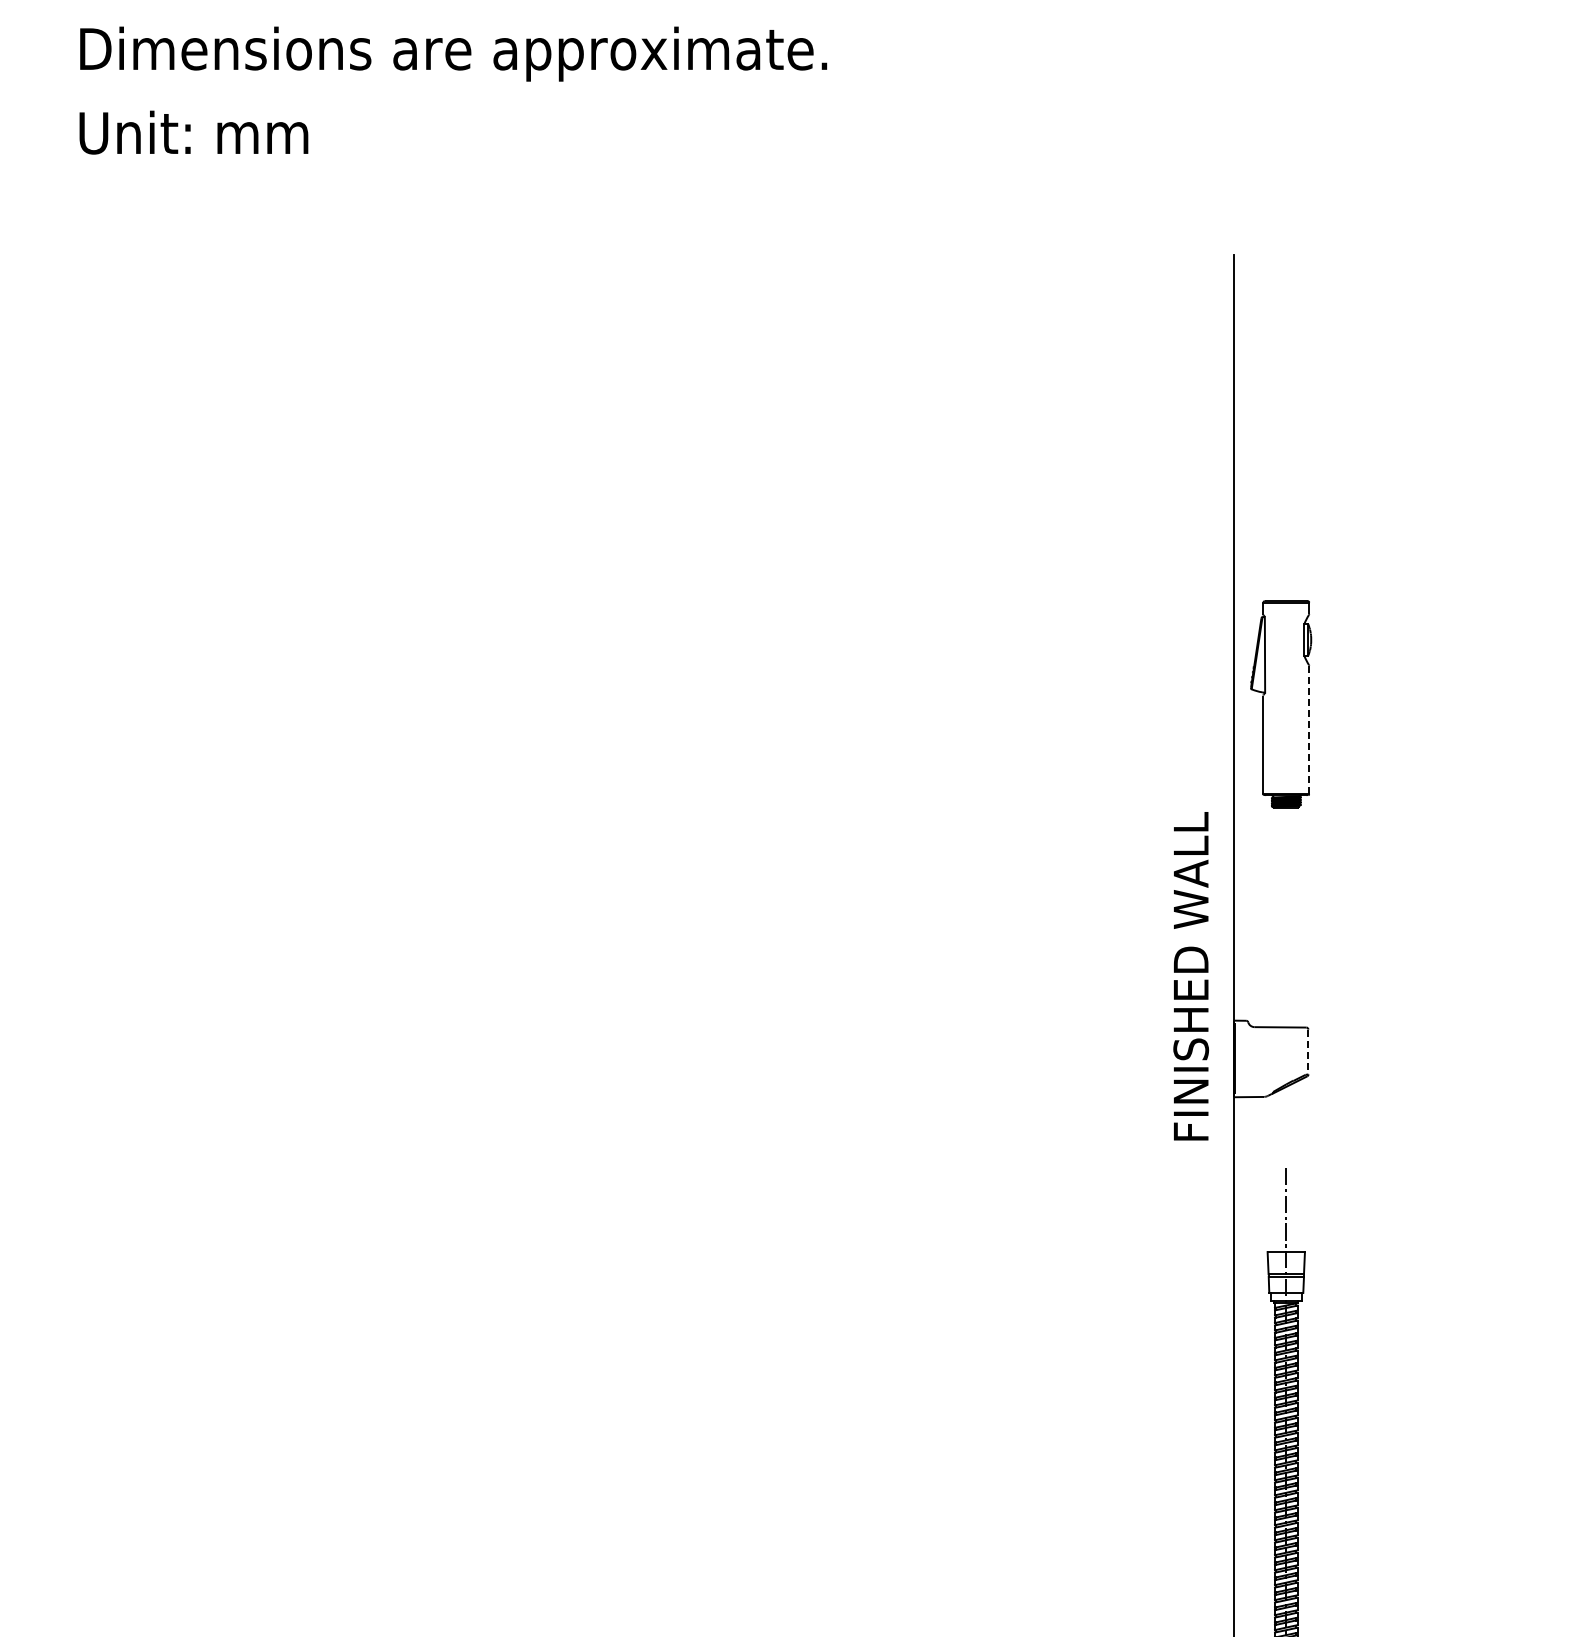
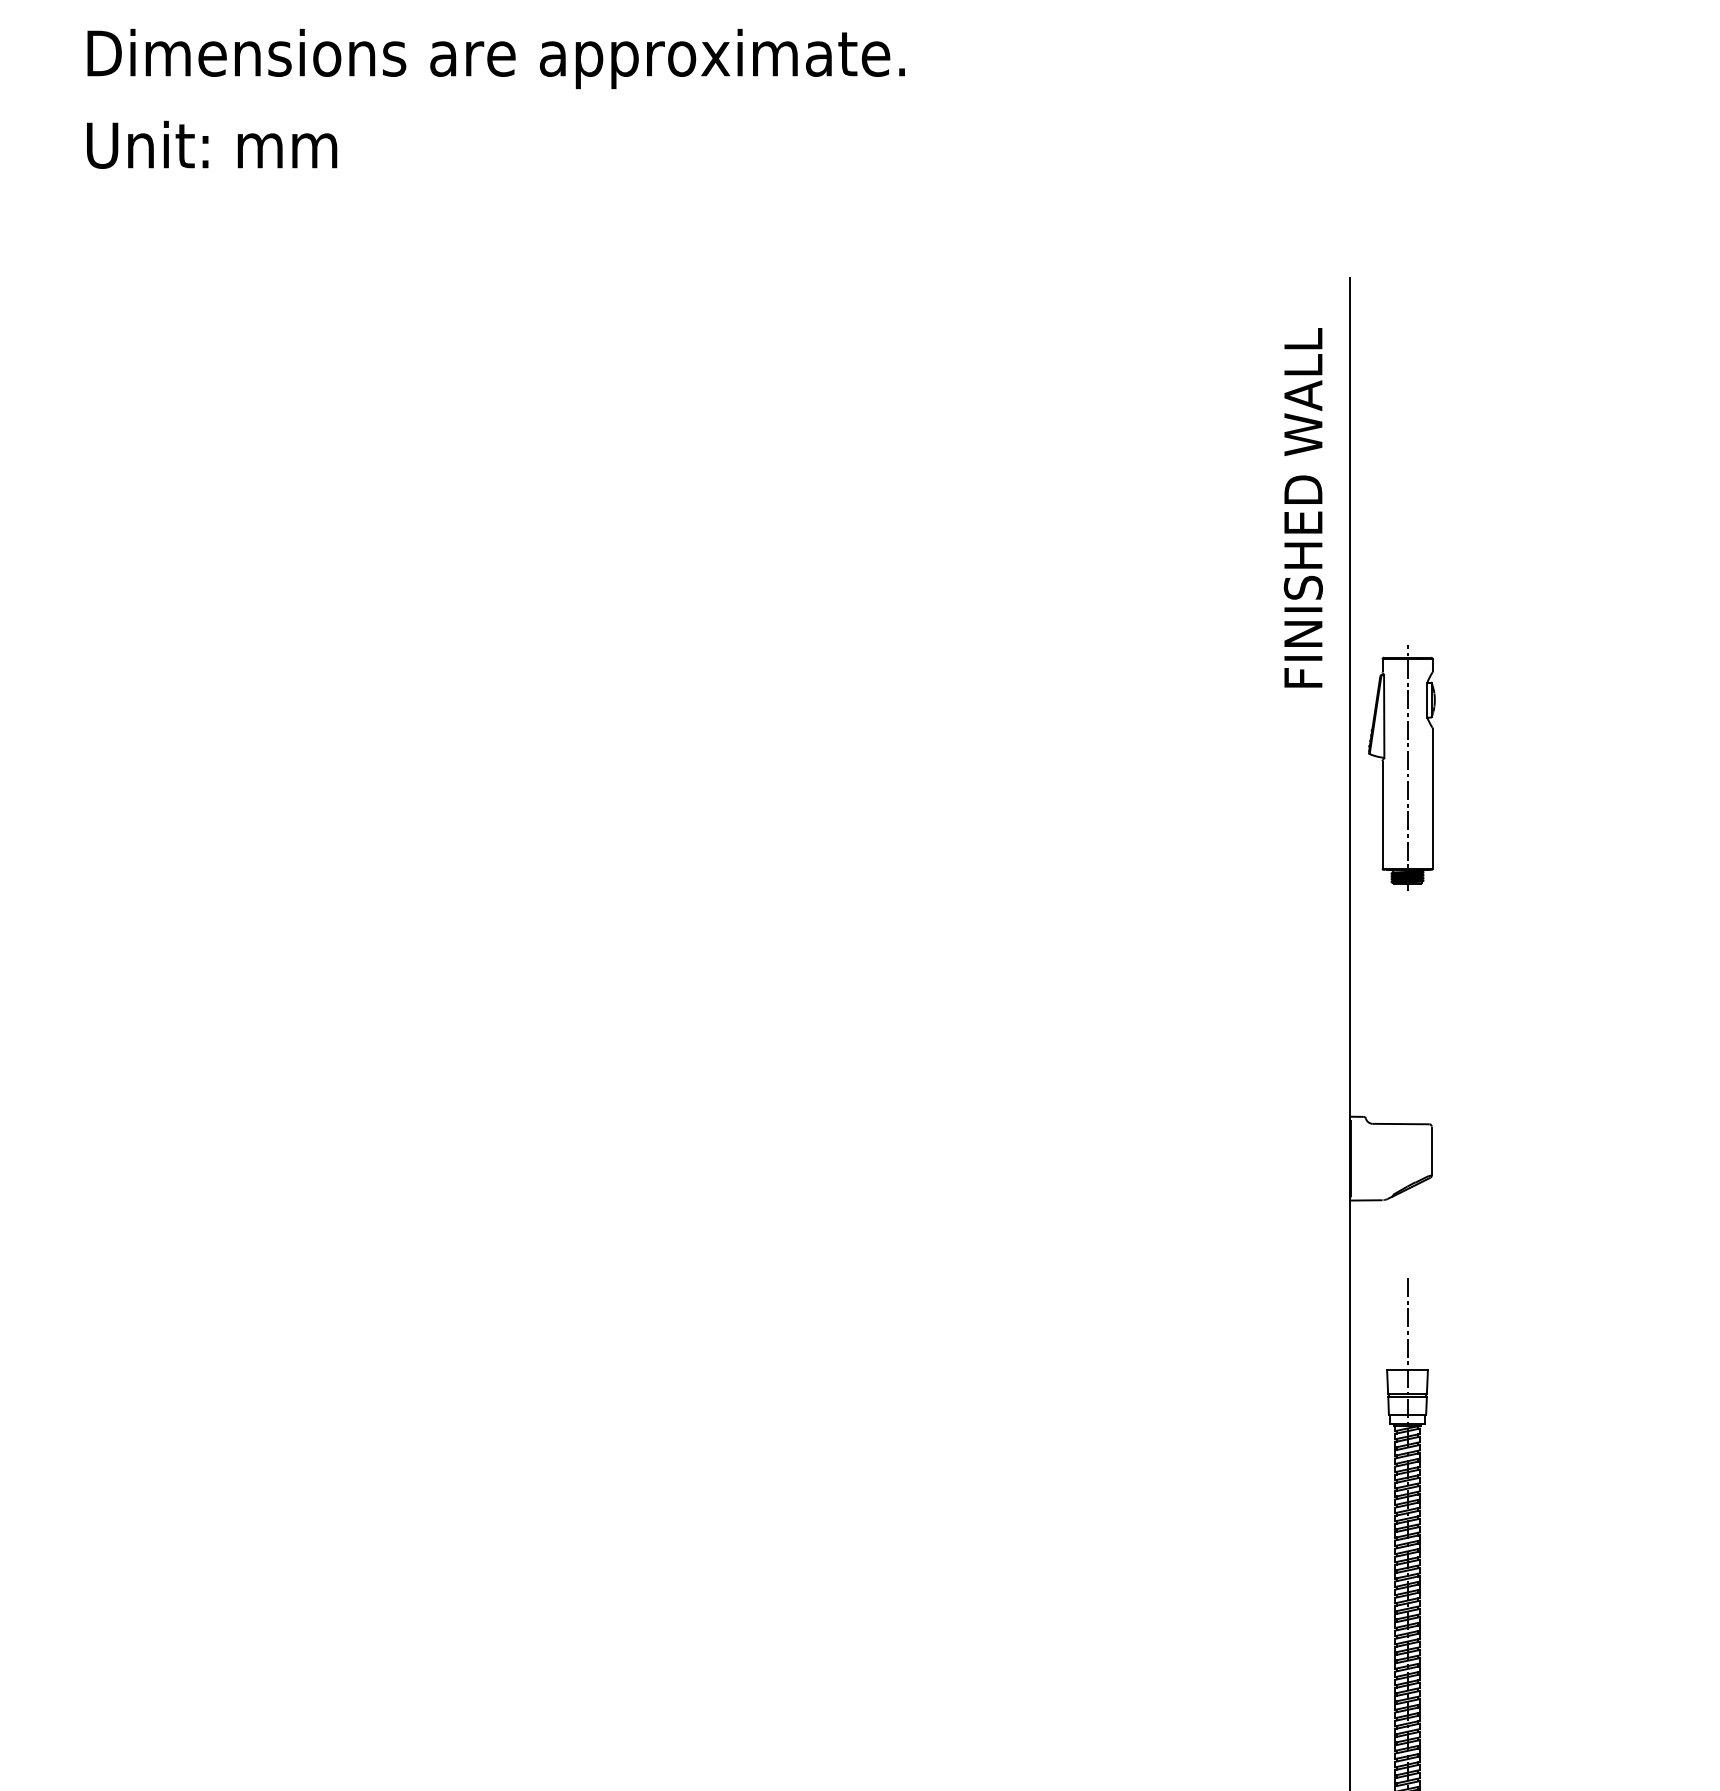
line: (1286, 701) -> (1407, 767), added
line: (1309, 729) -> (1432, 798), dashed -> solid
text: (1190, 976) -> (1302, 508), moved
line: (1308, 1052) -> (1431, 1151), dashed -> solid

